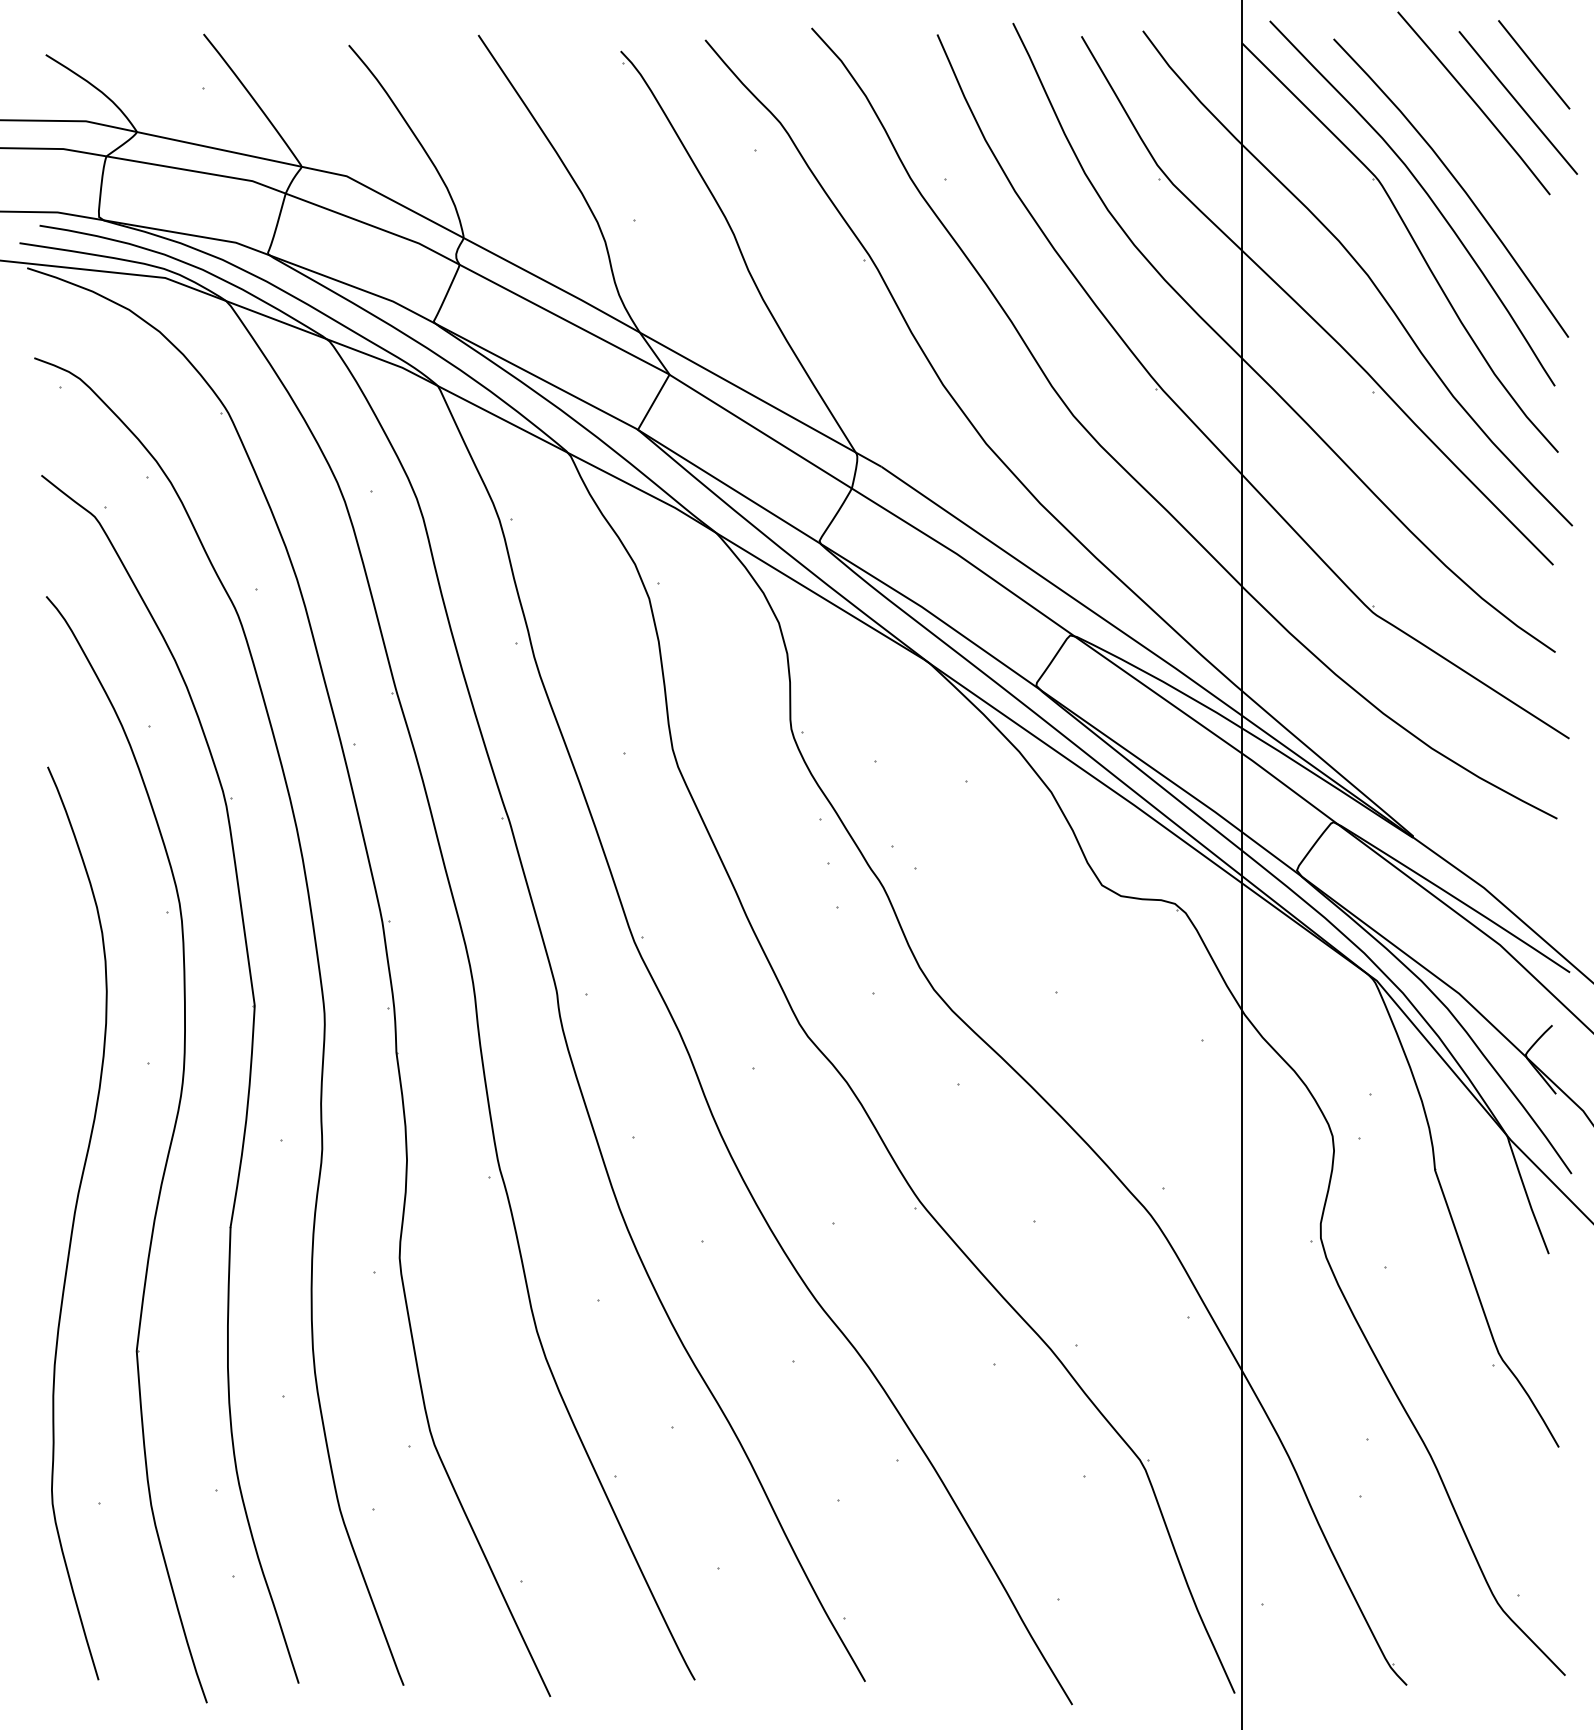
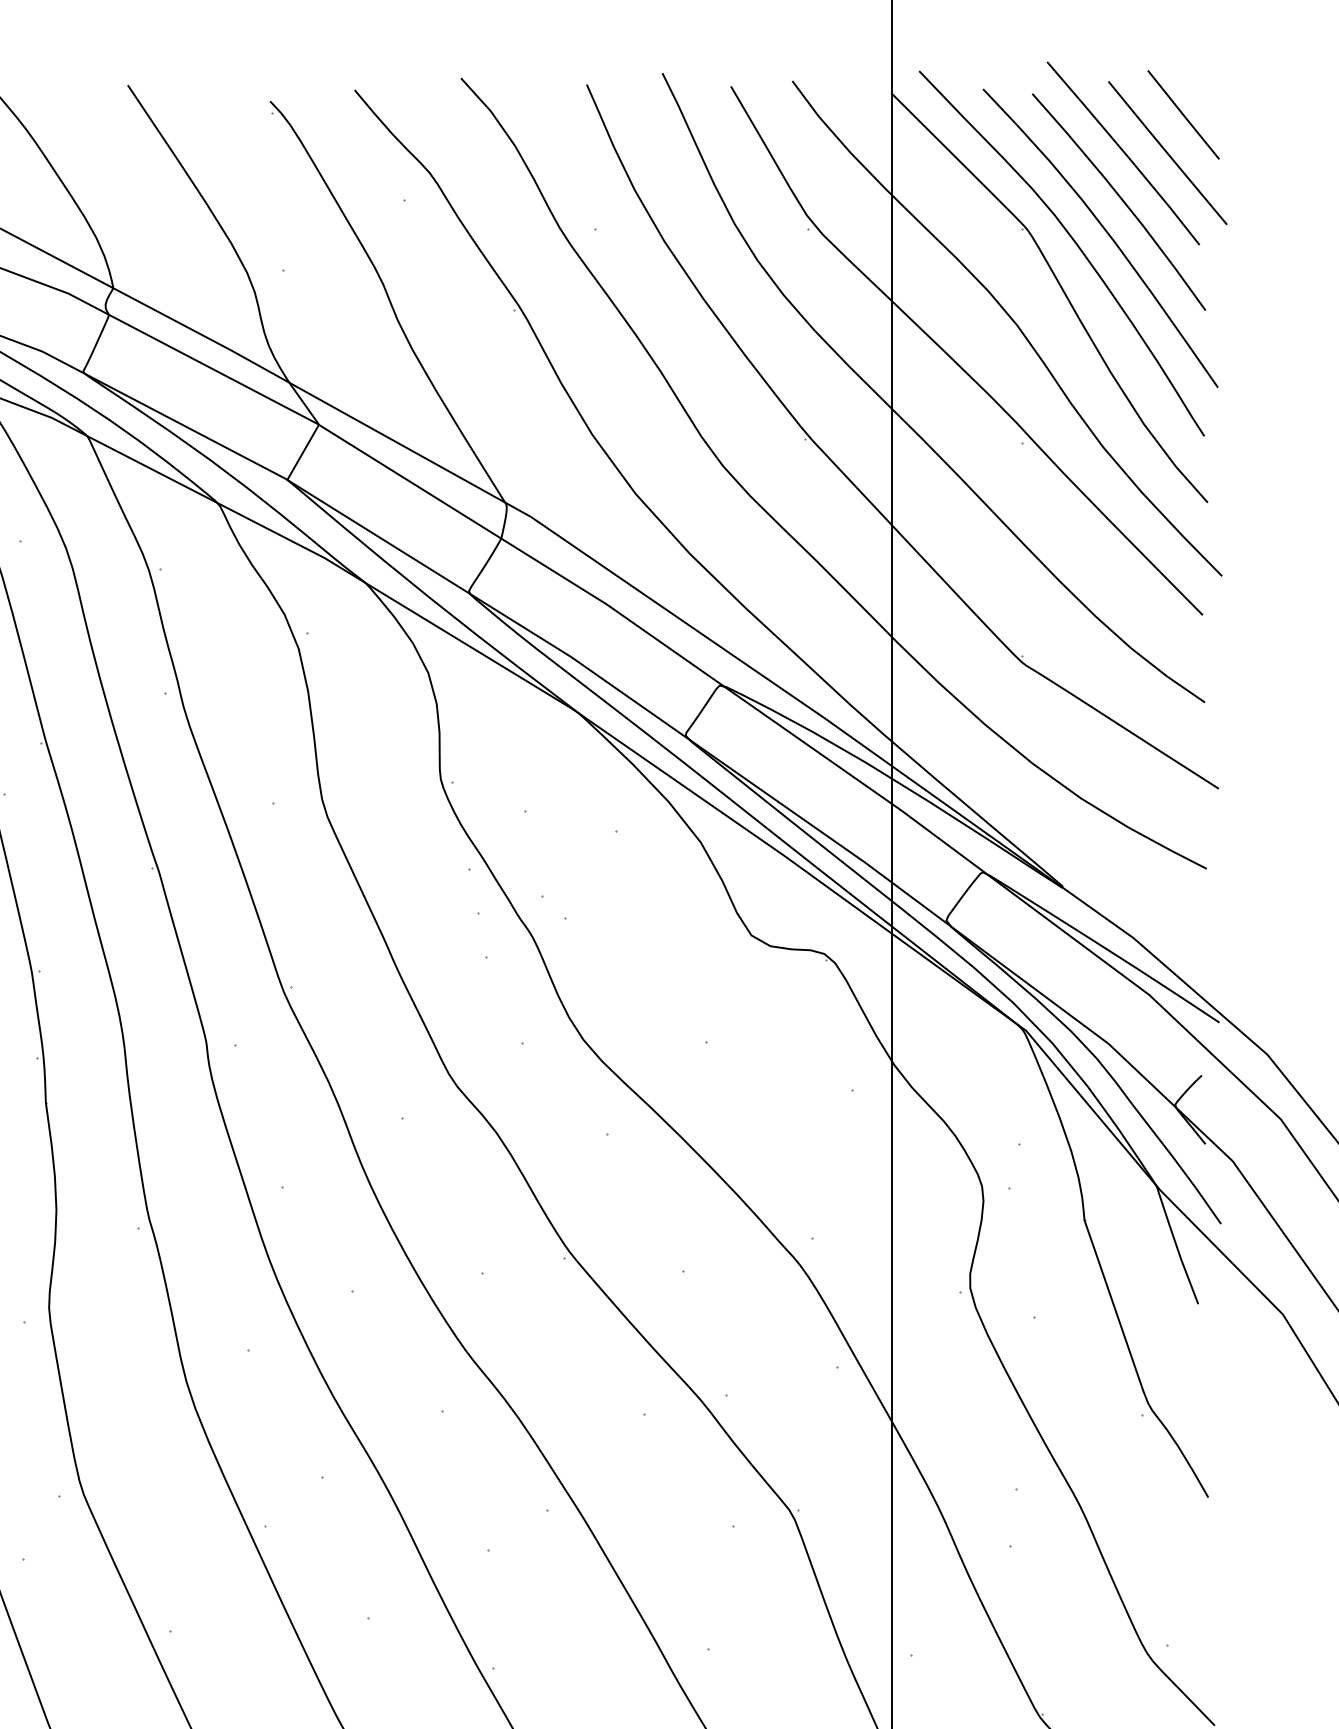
curve: (1471, 149) -> (1120, 199), added

